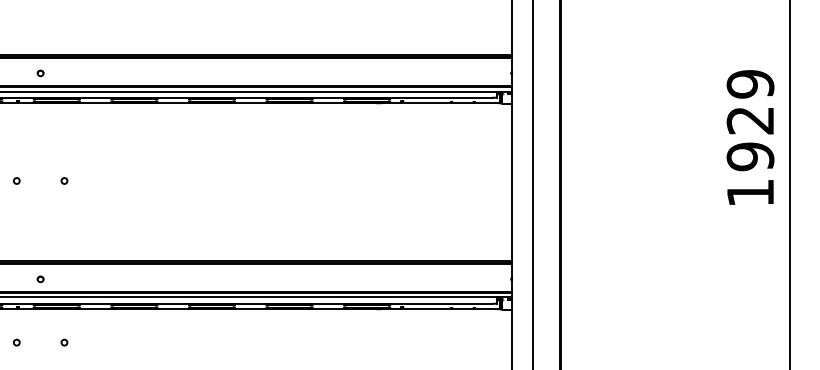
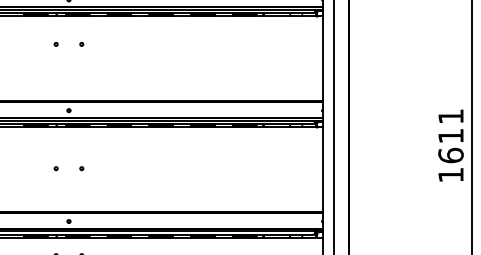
text: (749, 121) -> (450, 136), 1929 -> 1611

